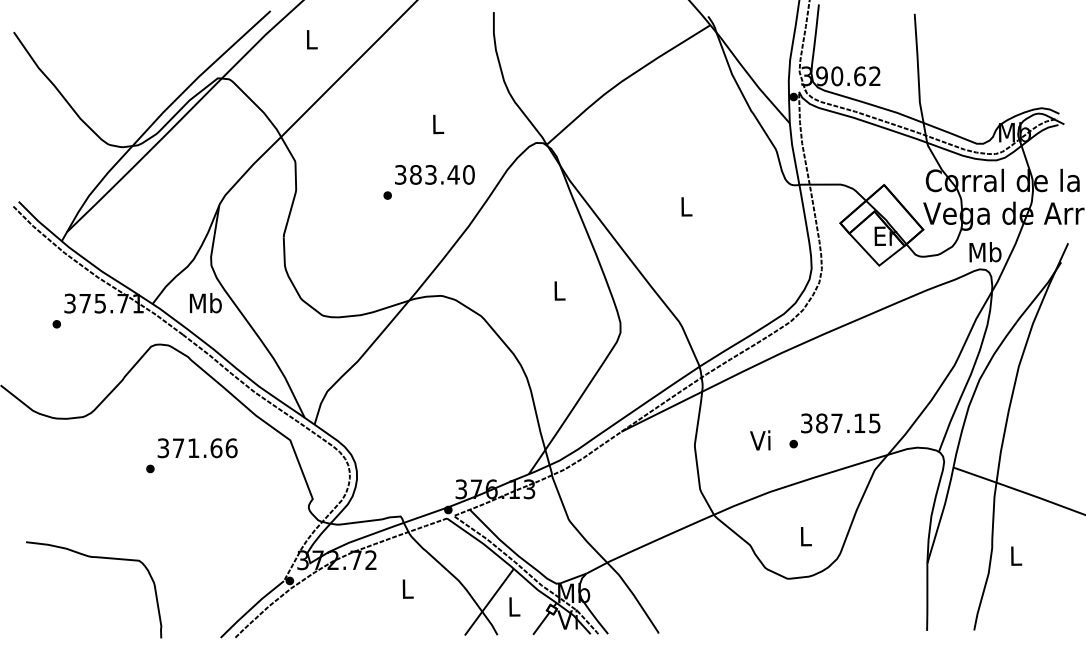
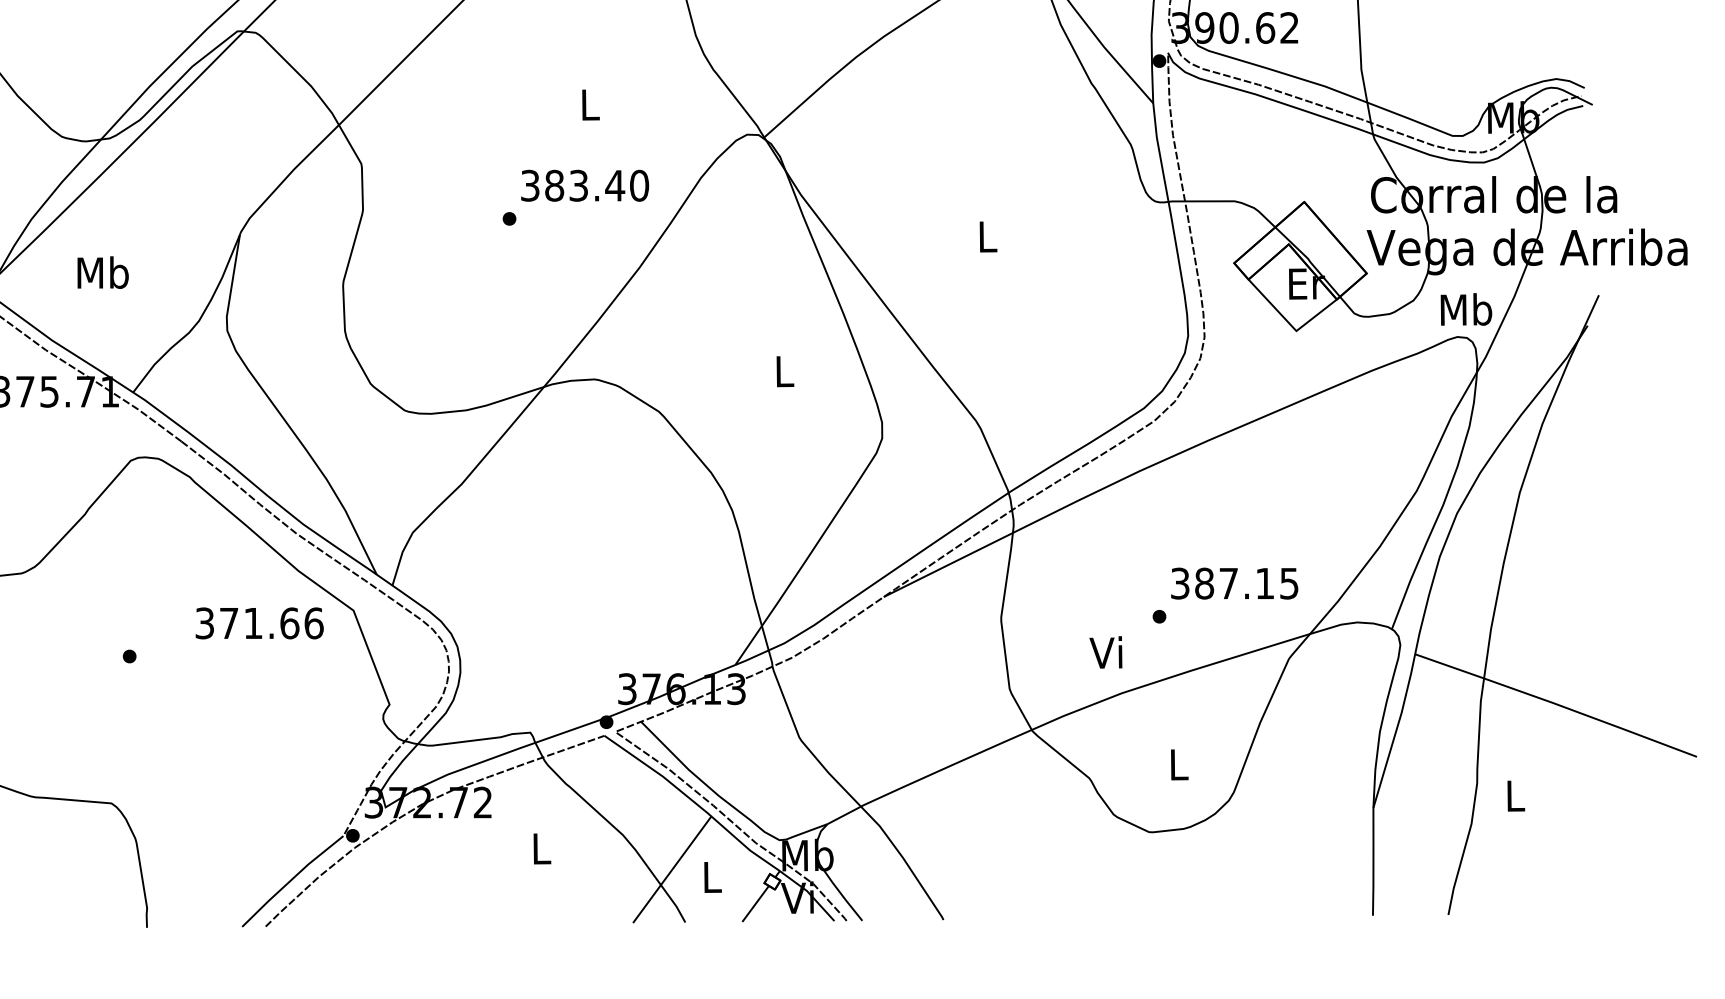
text: (205, 303) -> (102, 273), moved
text: (760, 440) -> (1106, 652), moved
text: (197, 448) -> (259, 623), moved

